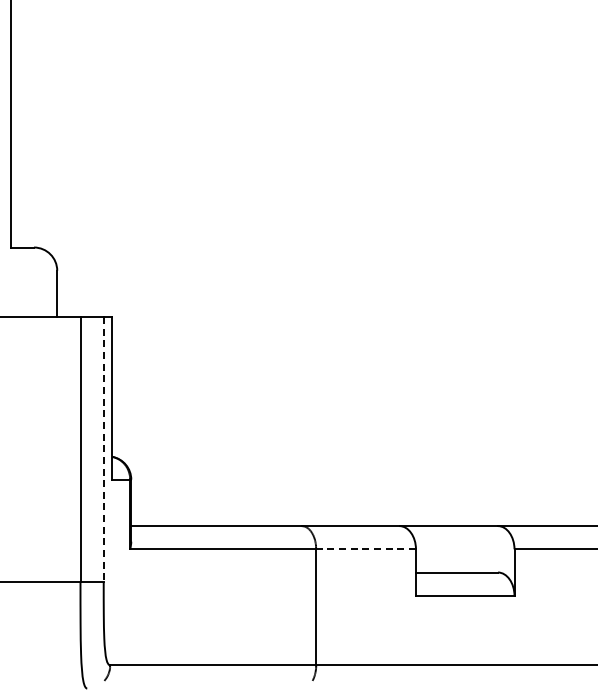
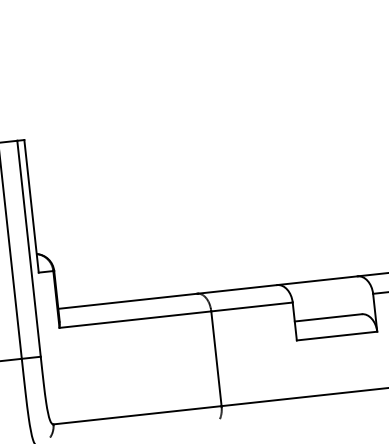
line: (103, 449) -> (28, 248), dashed -> solid
line: (366, 549) -> (252, 307), dashed -> solid

